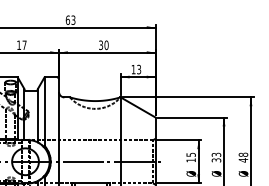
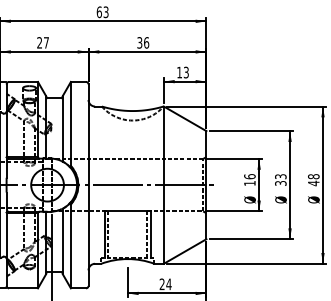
text: (18, 44) -> (39, 42), 17 -> 27
text: (106, 44) -> (146, 42), 30 -> 36
text: (190, 154) -> (249, 176), 15 -> 16

